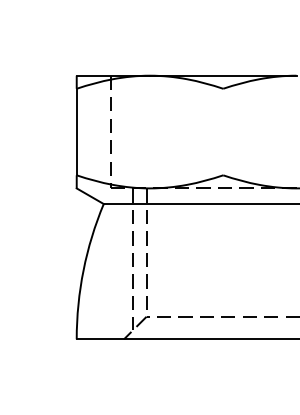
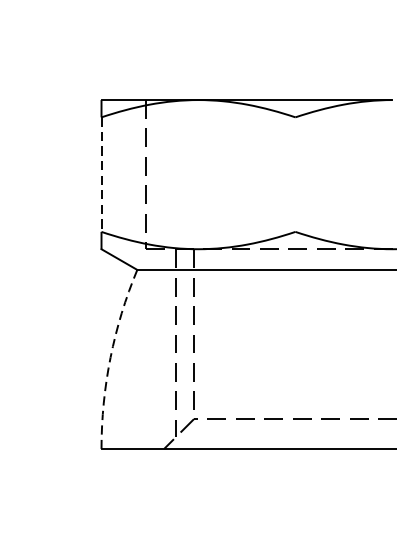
line: (76, 132) -> (101, 175), solid -> dashed
arc: (83, 270) -> (110, 357), solid -> dashed

